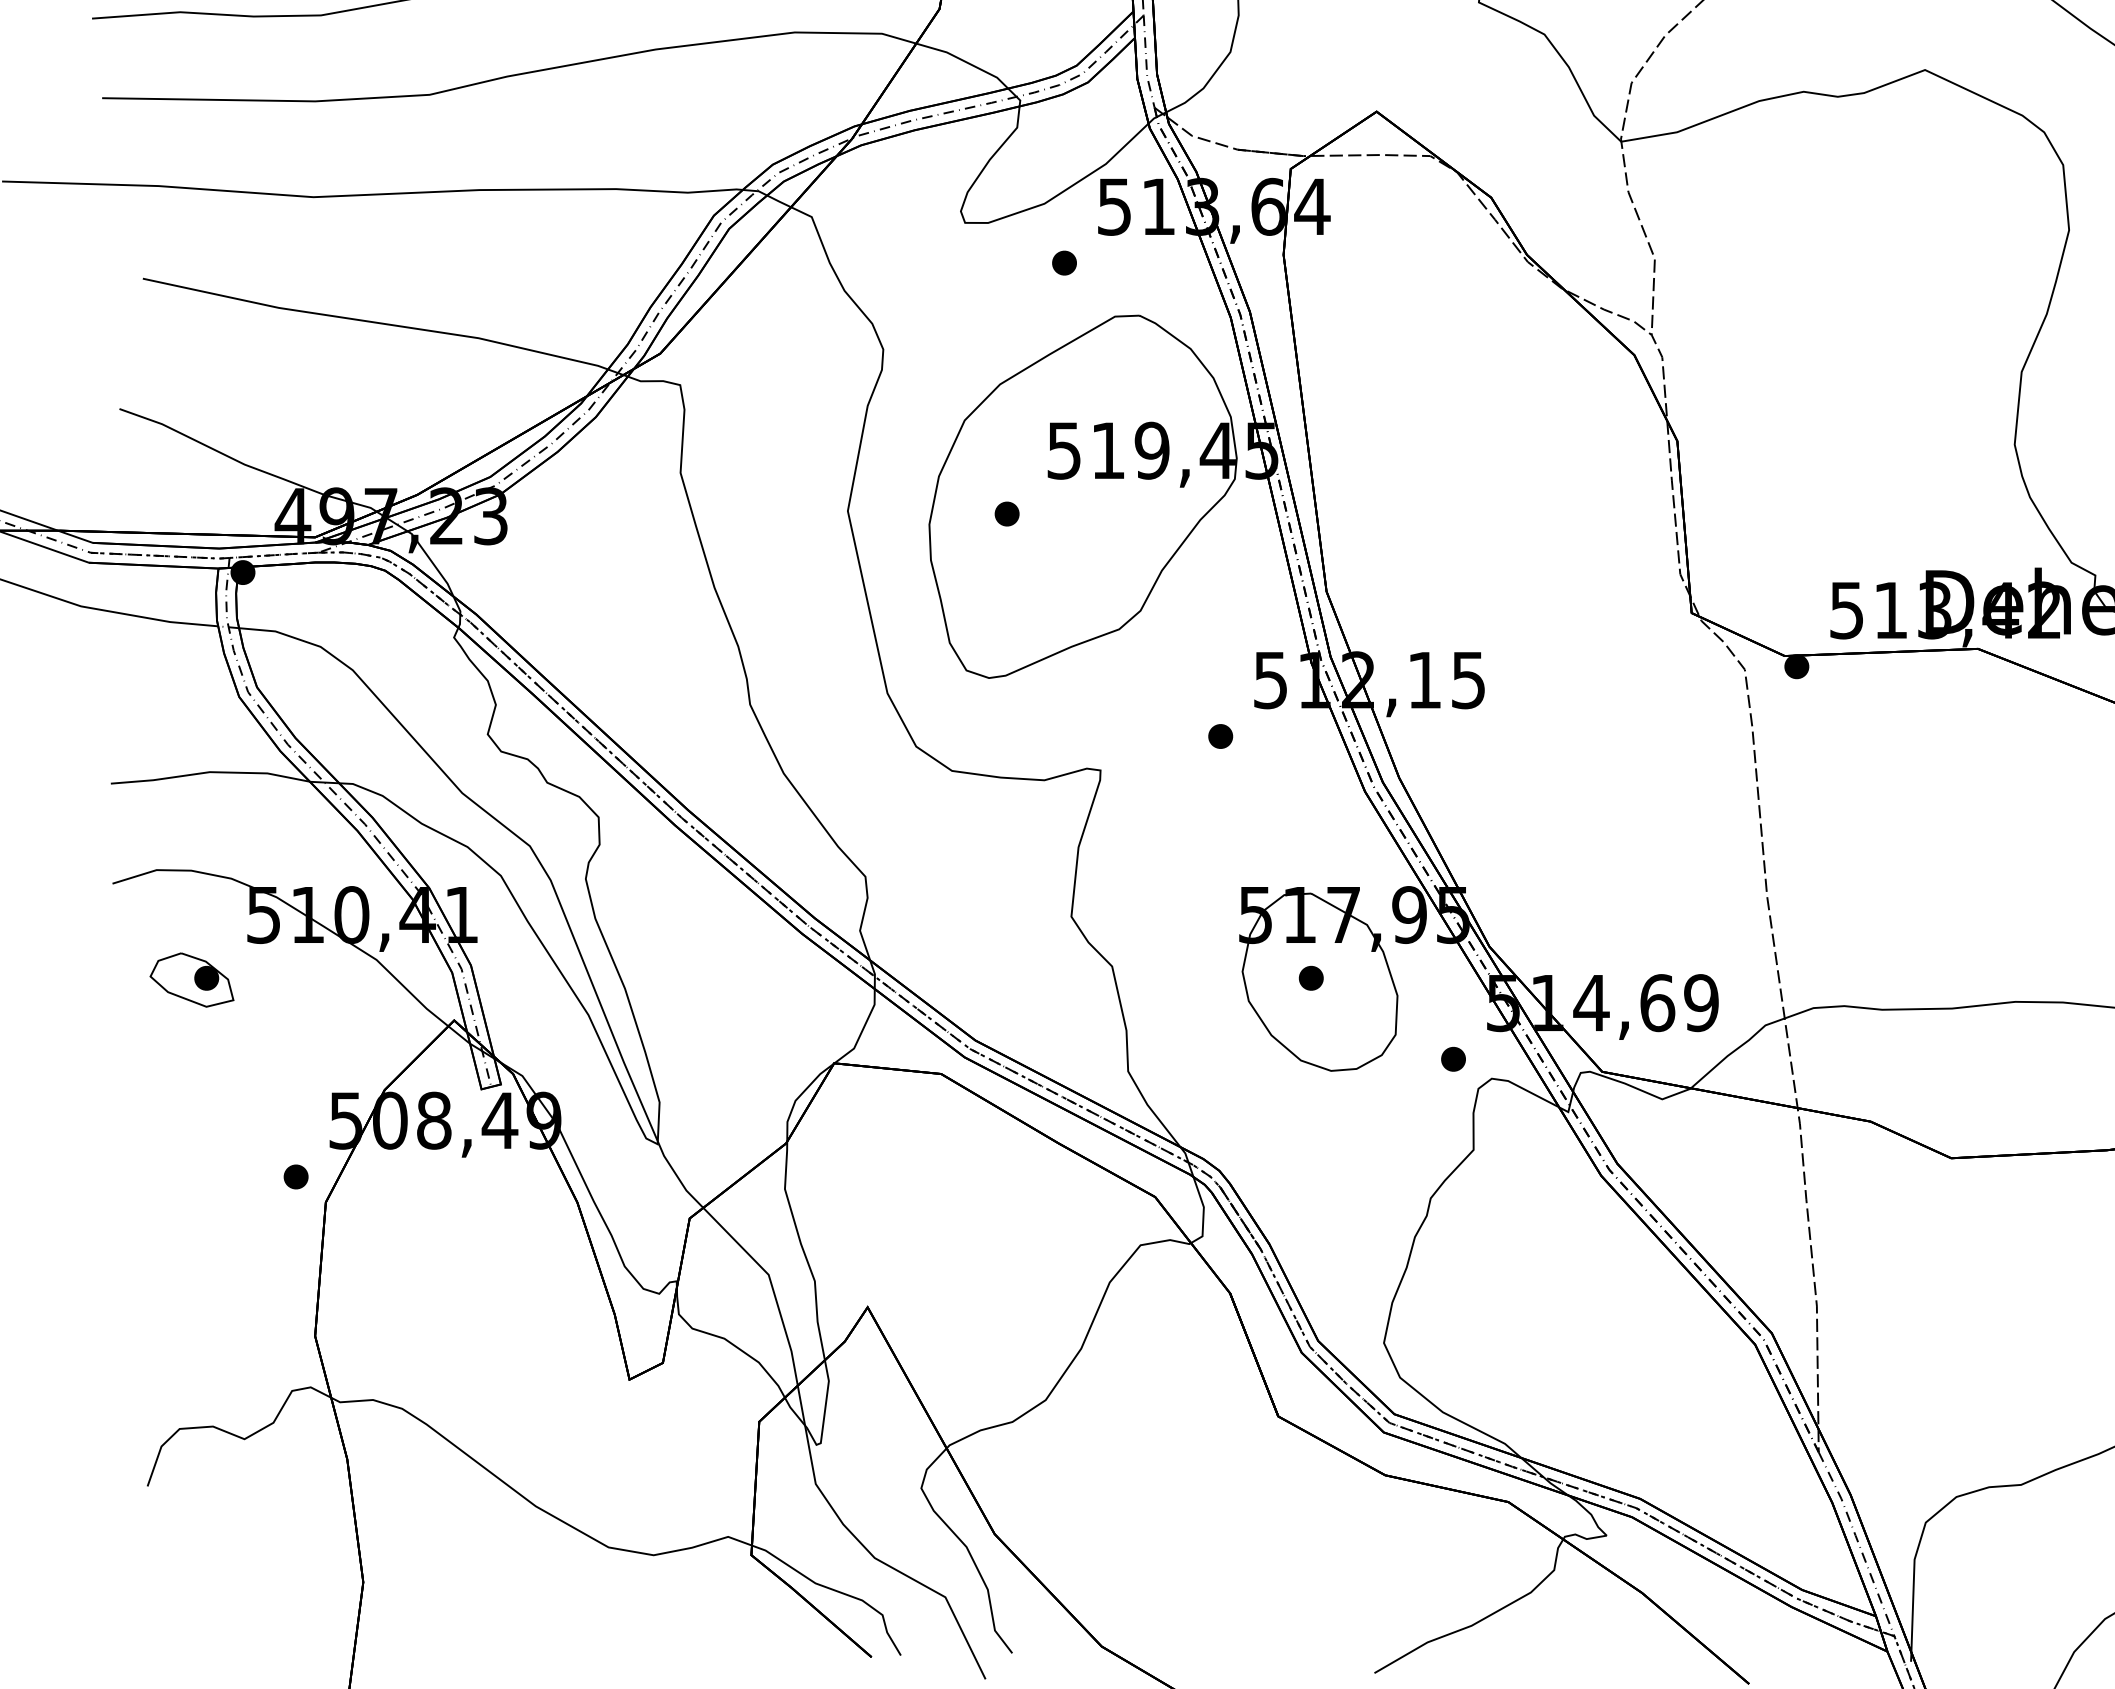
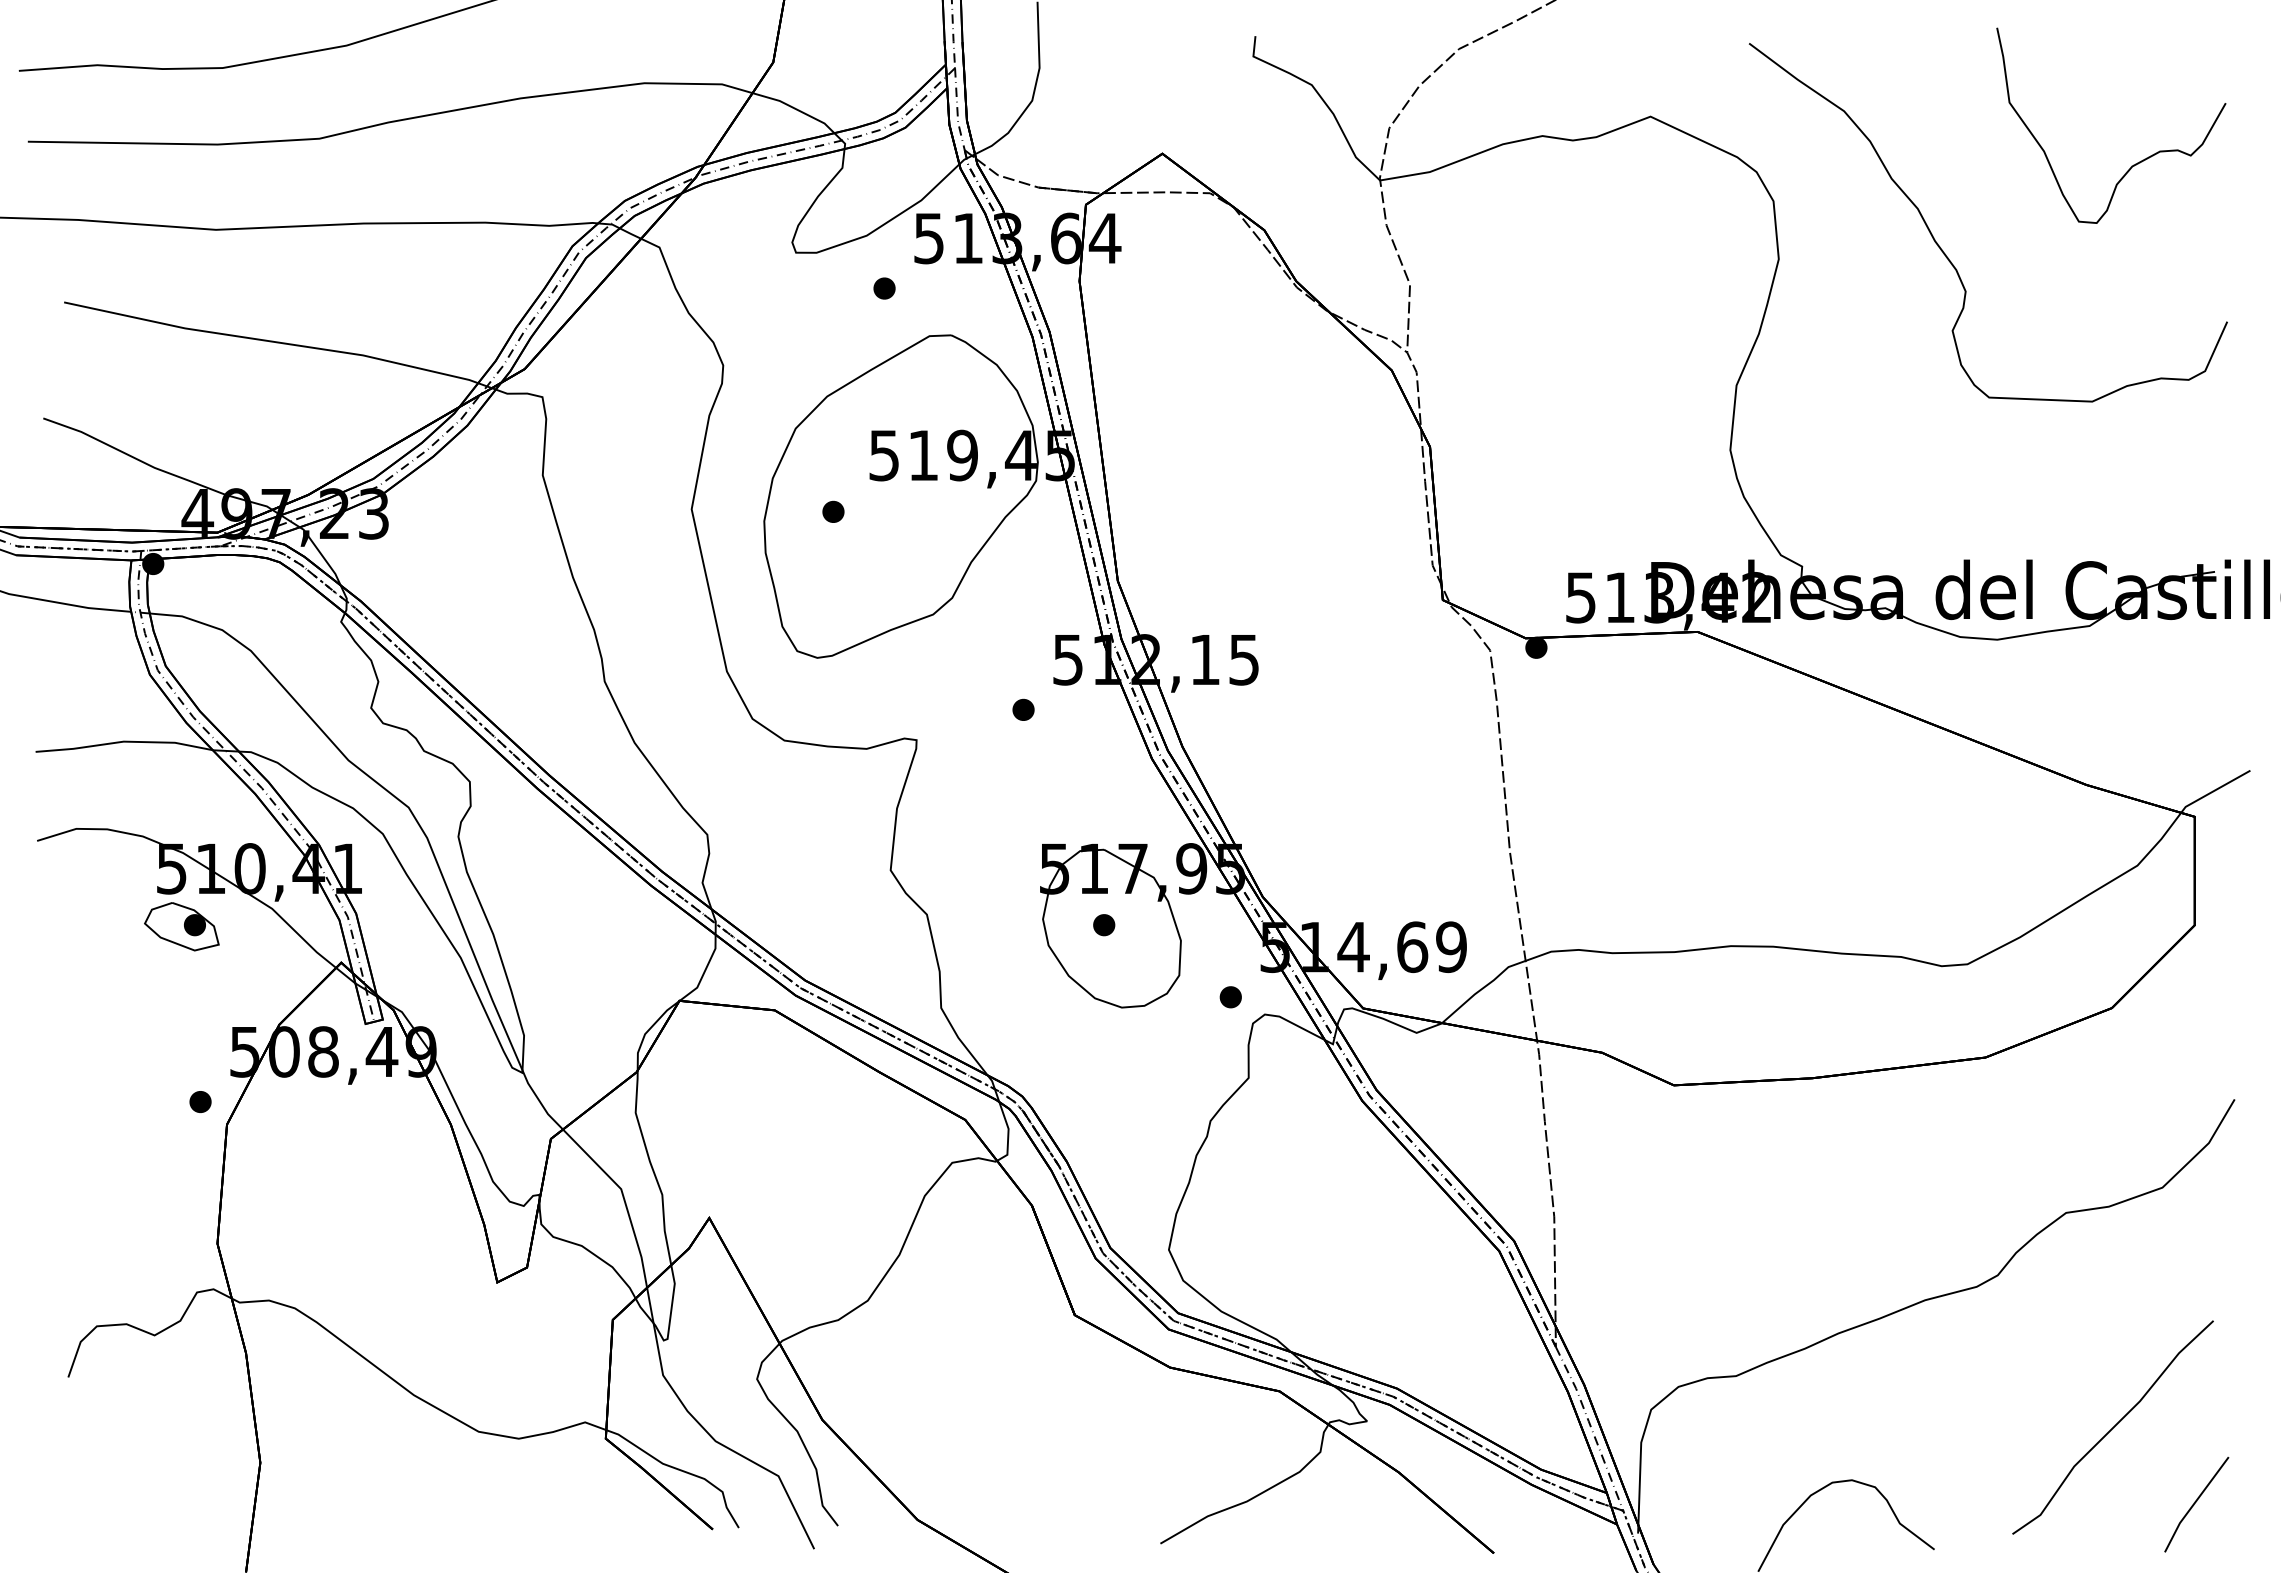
part: (191, 979) -> (181, 926), moved

